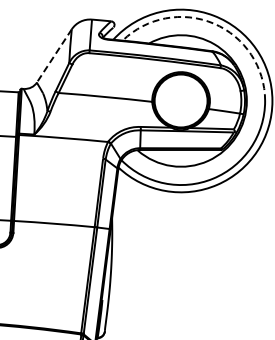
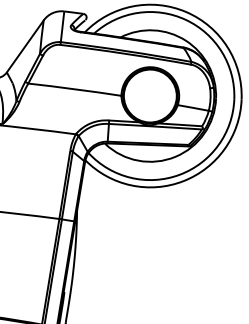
arc: (213, 23) -> (185, 19), dashed -> solid
line: (54, 55) -> (25, 45), dashed -> solid

